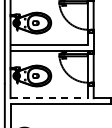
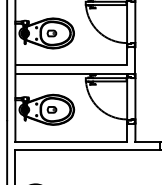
line: (49, 98) -> (71, 142), dashed -> solid

